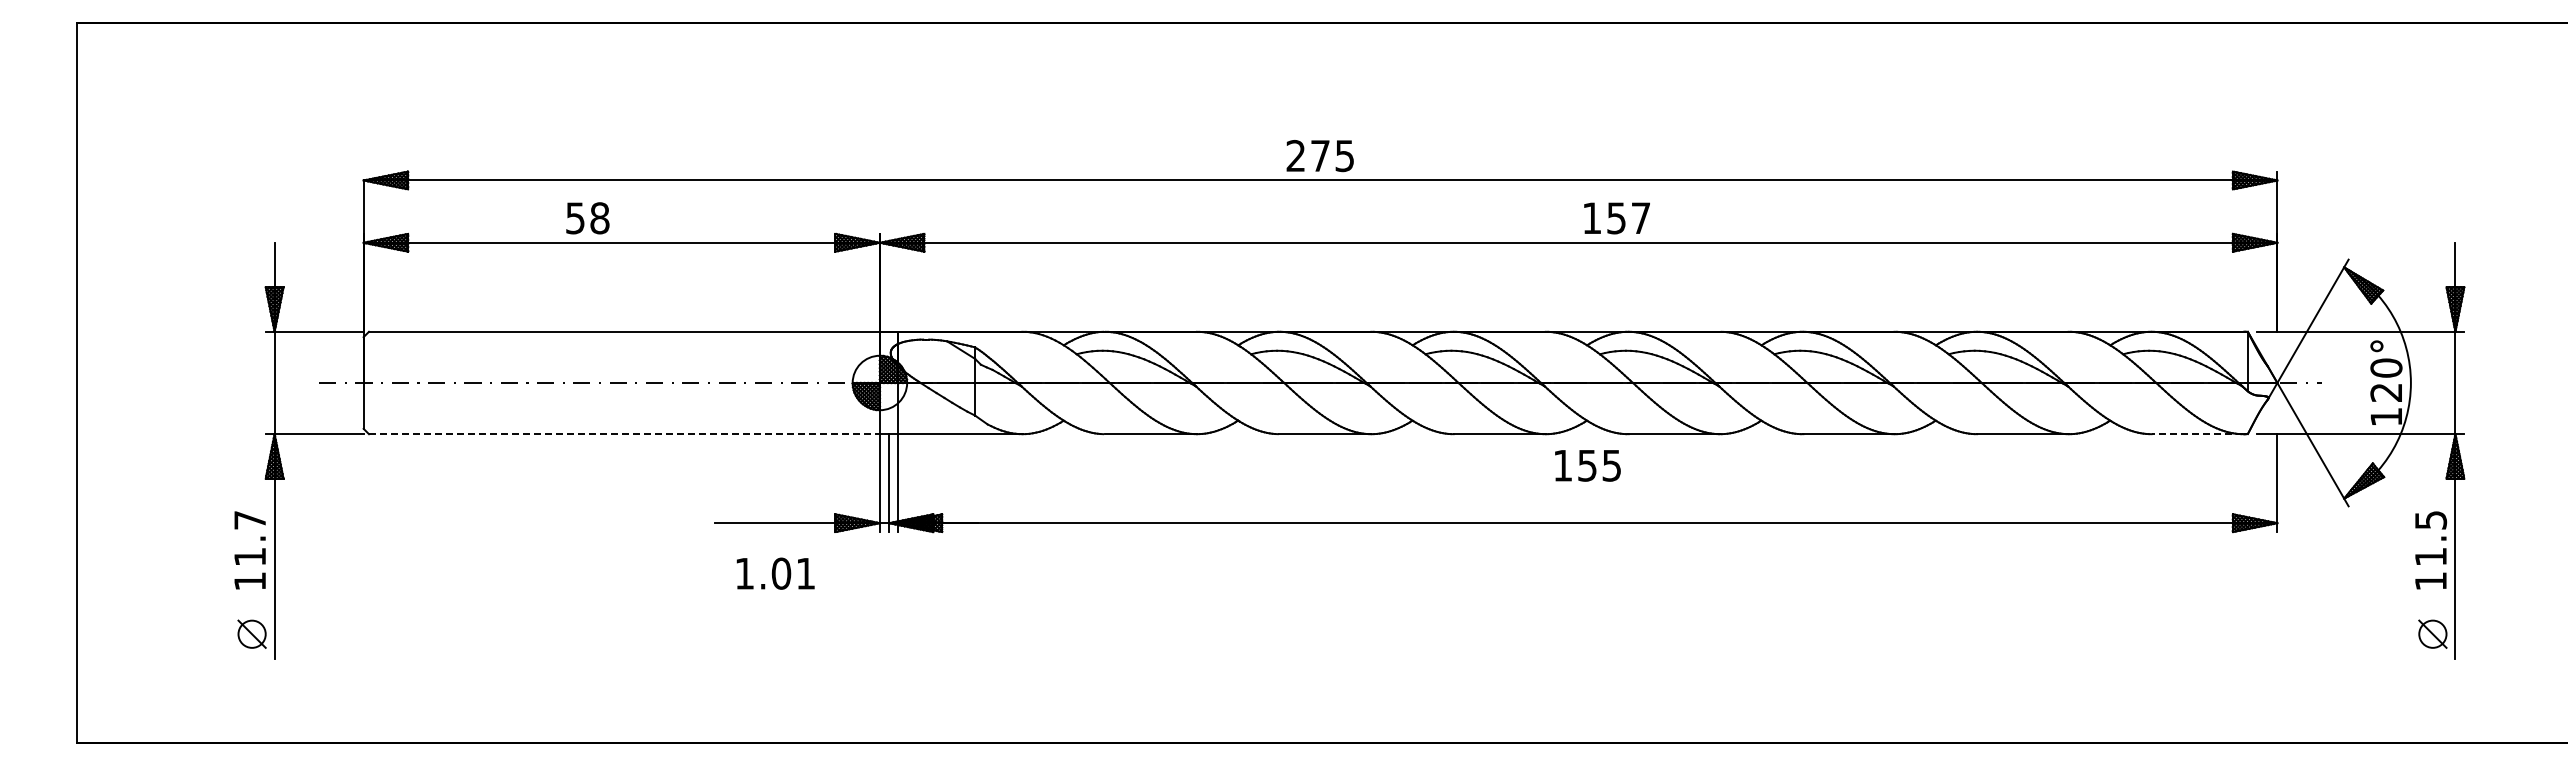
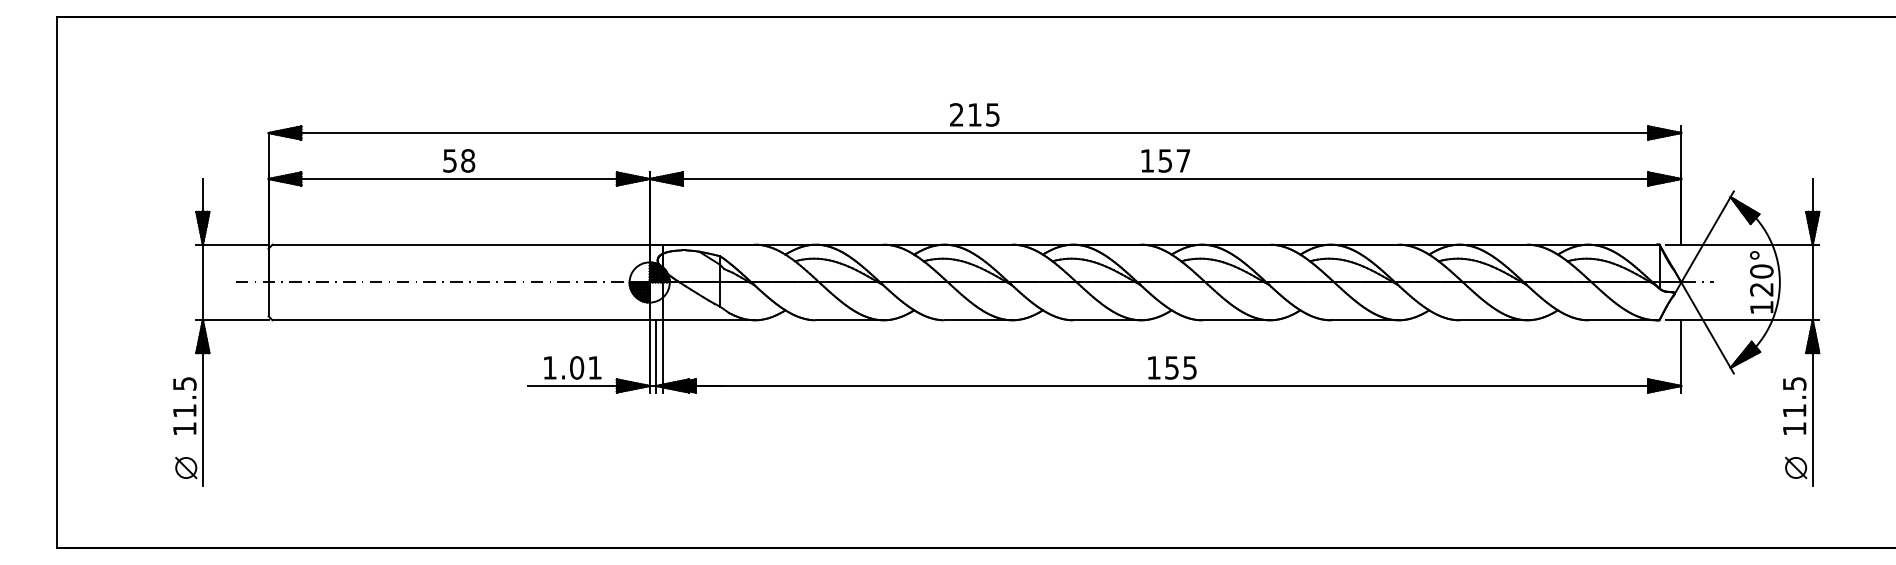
text: (1320, 155) -> (974, 114), 275 -> 215
text: (587, 218) -> (458, 161), moved
text: (1616, 218) -> (1165, 161), moved
line: (624, 434) -> (461, 320), dashed -> solid
line: (2197, 434) -> (1622, 320), dashed -> solid
text: (1587, 465) -> (1172, 367), moved
text: (250, 520) -> (185, 384), 11.7 -> 11.5
text: (775, 573) -> (572, 367), moved

